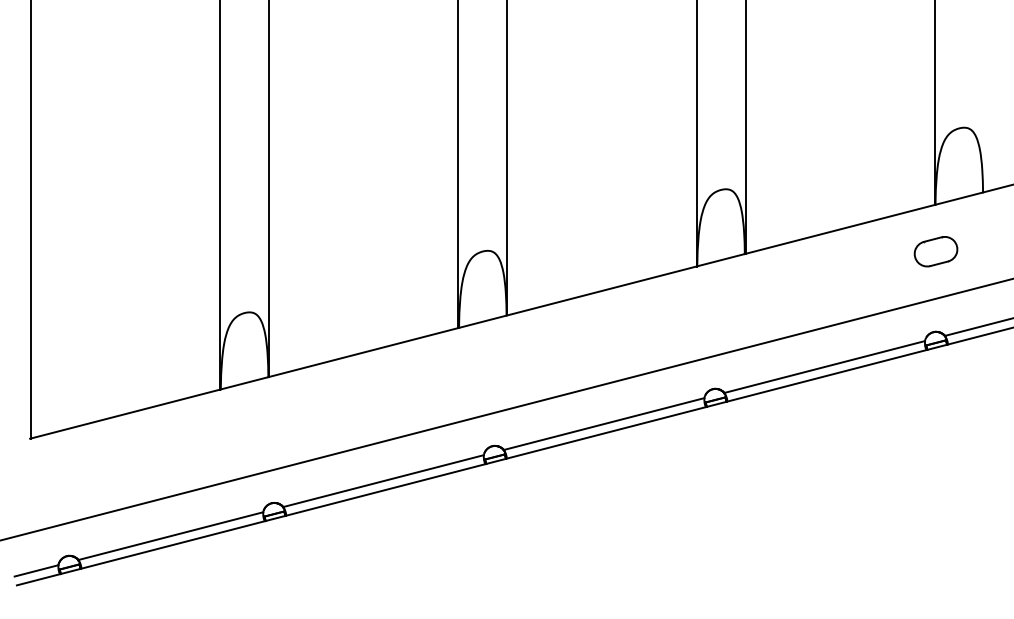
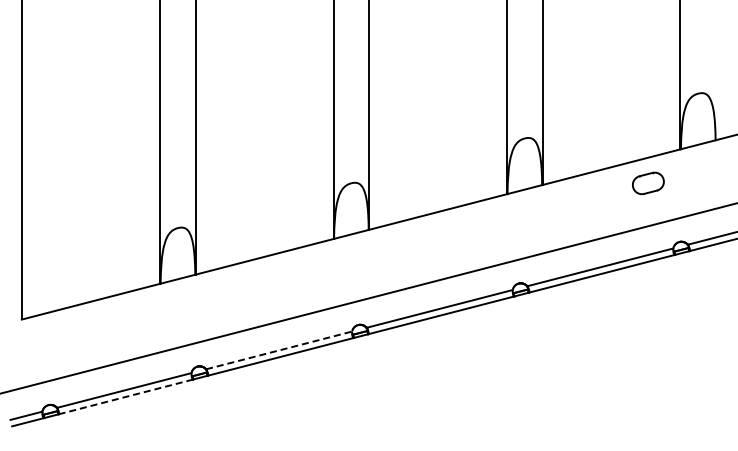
part: (936, 250) -> (648, 182), moved
line: (384, 481) -> (279, 350), solid -> dashed
line: (172, 545) -> (125, 397), solid -> dashed

